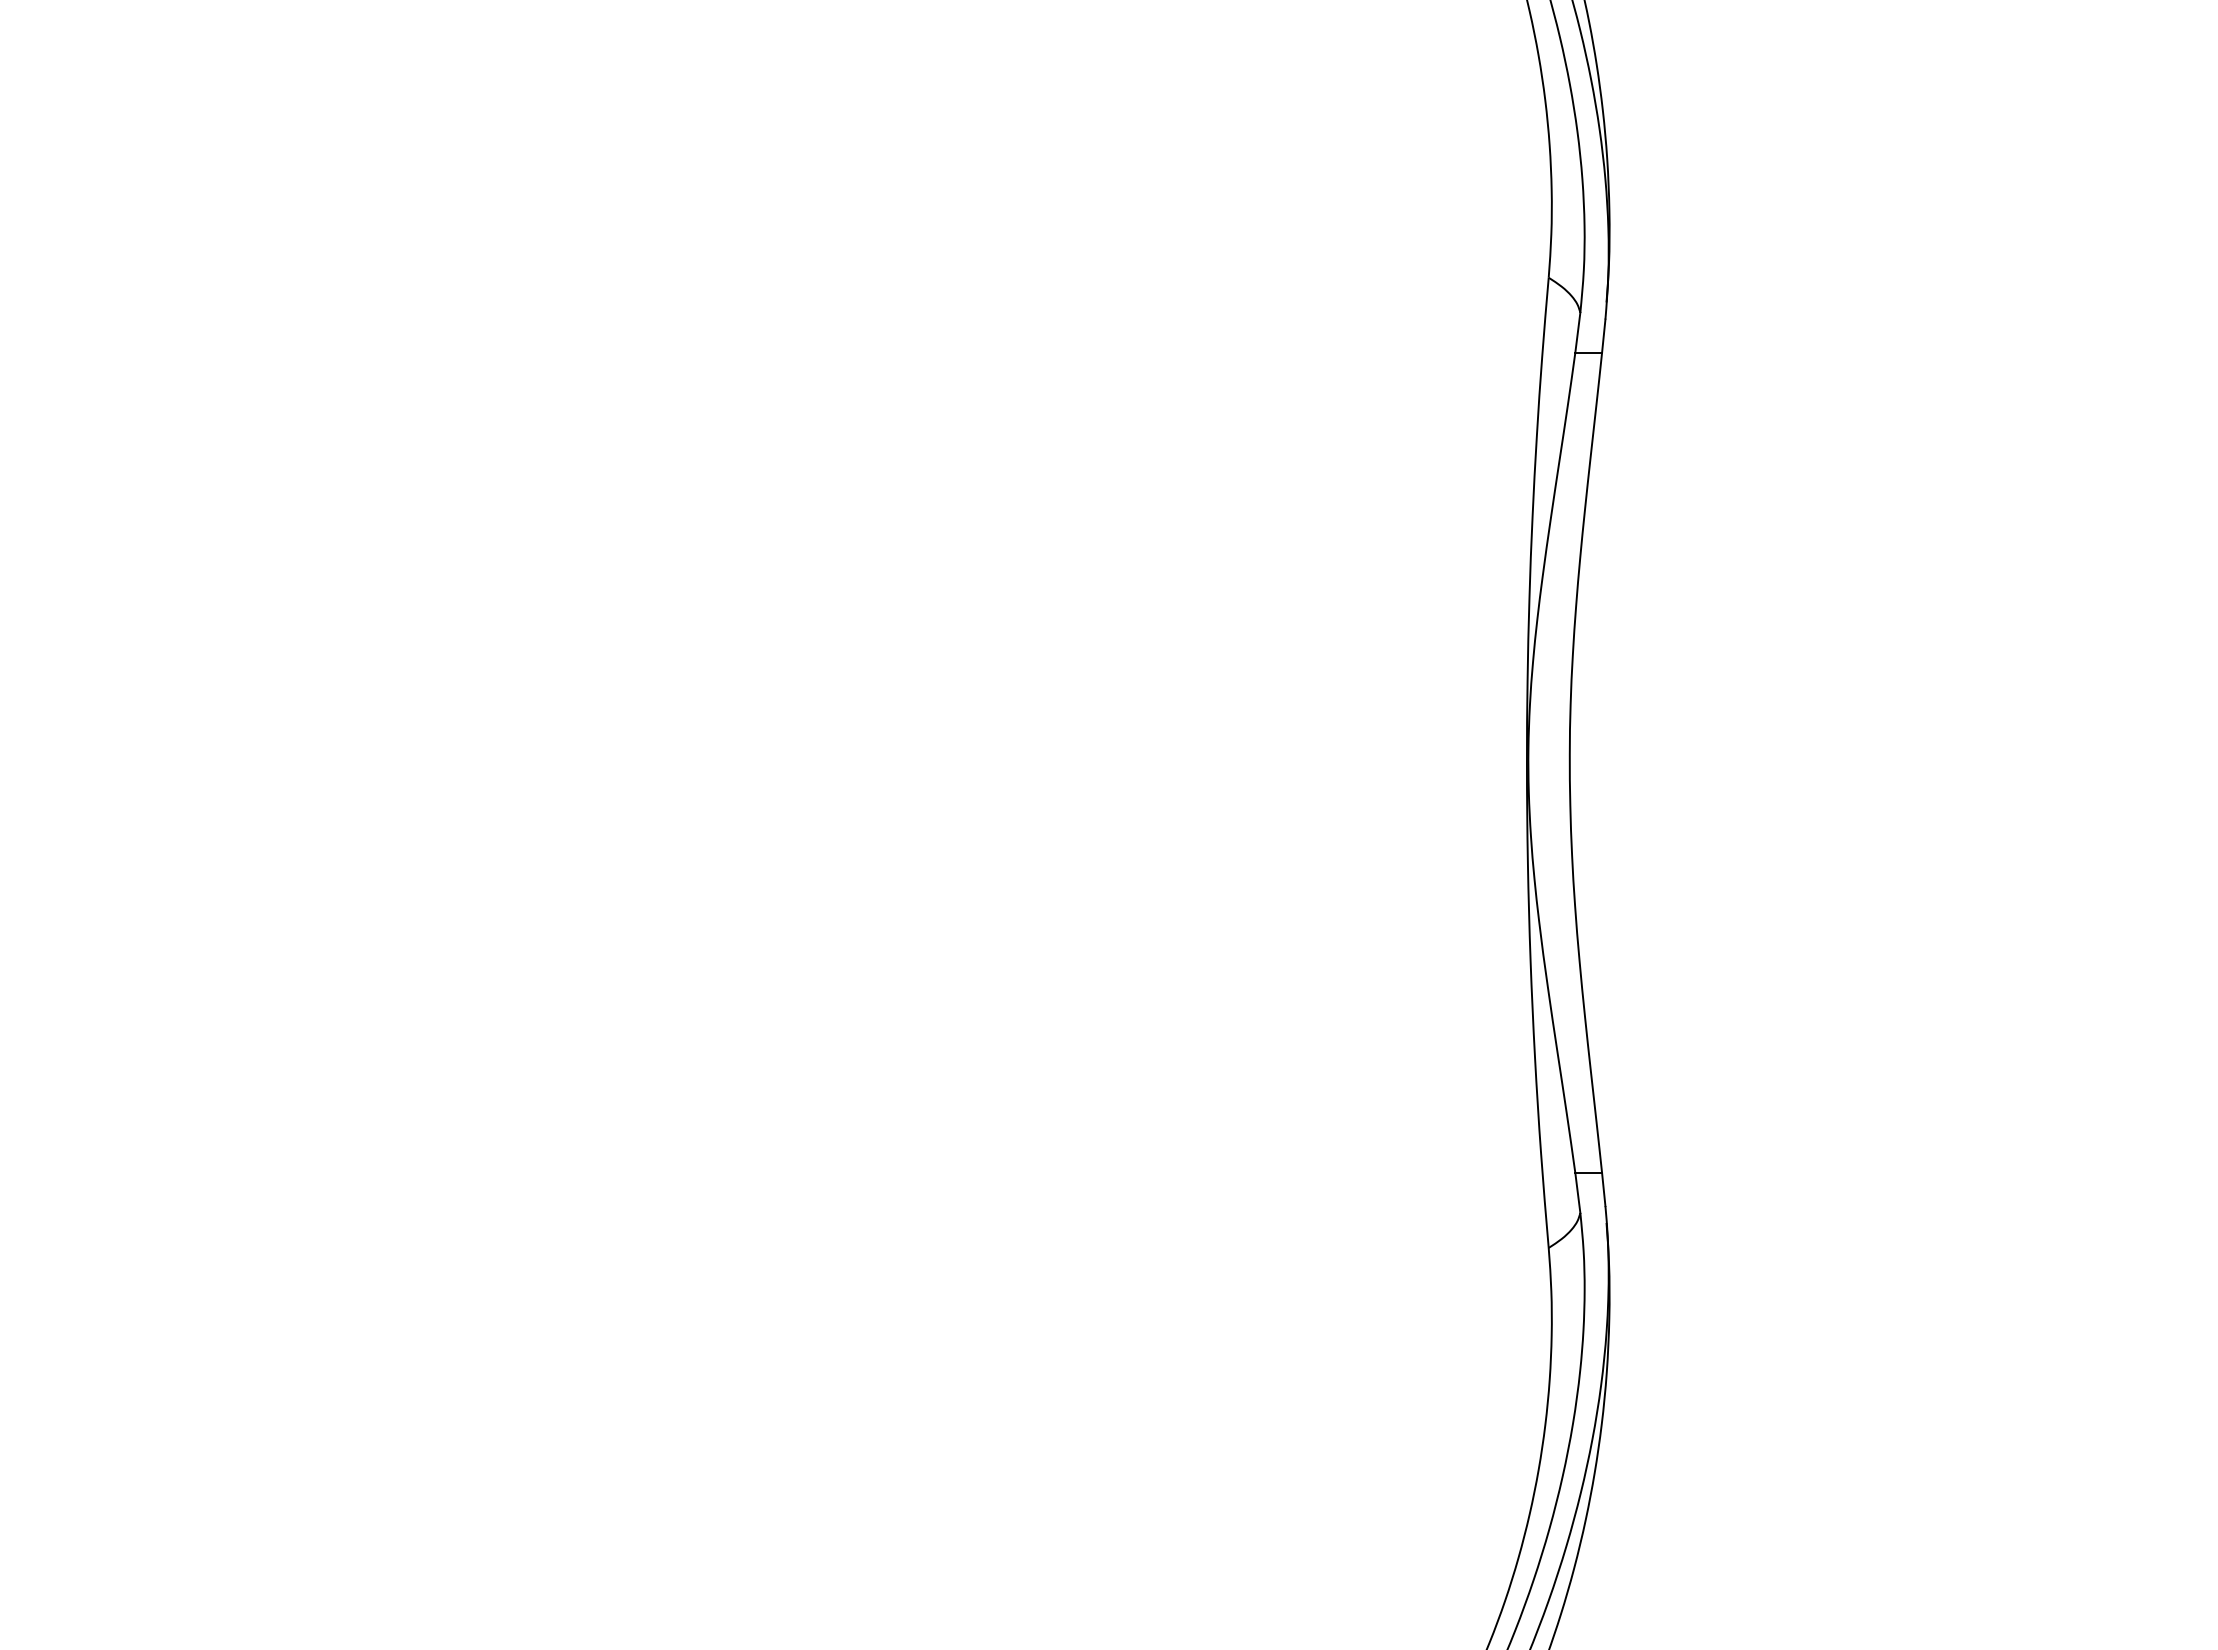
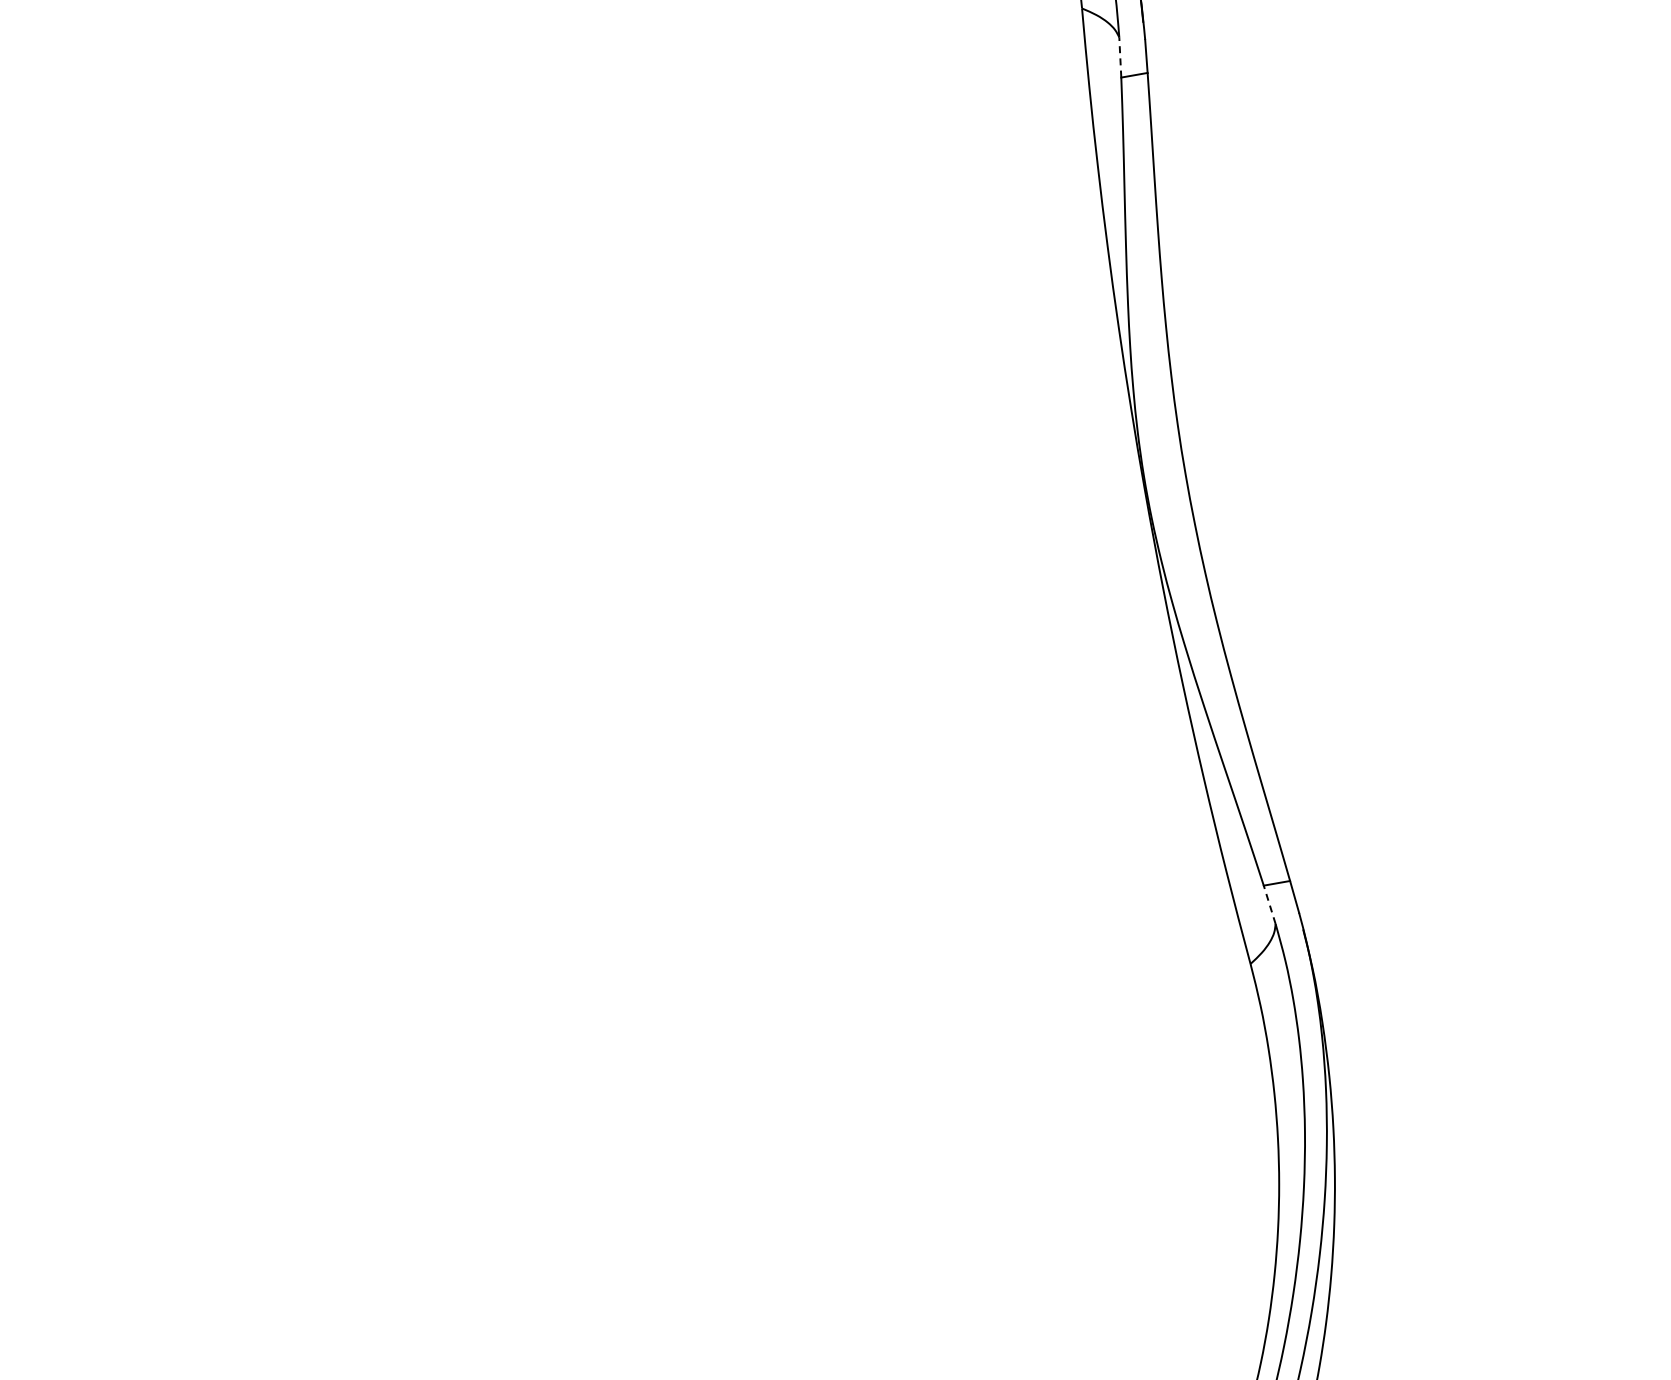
line: (1577, 332) -> (1119, 57), solid -> dashed
line: (1577, 1192) -> (1269, 904), solid -> dashed

